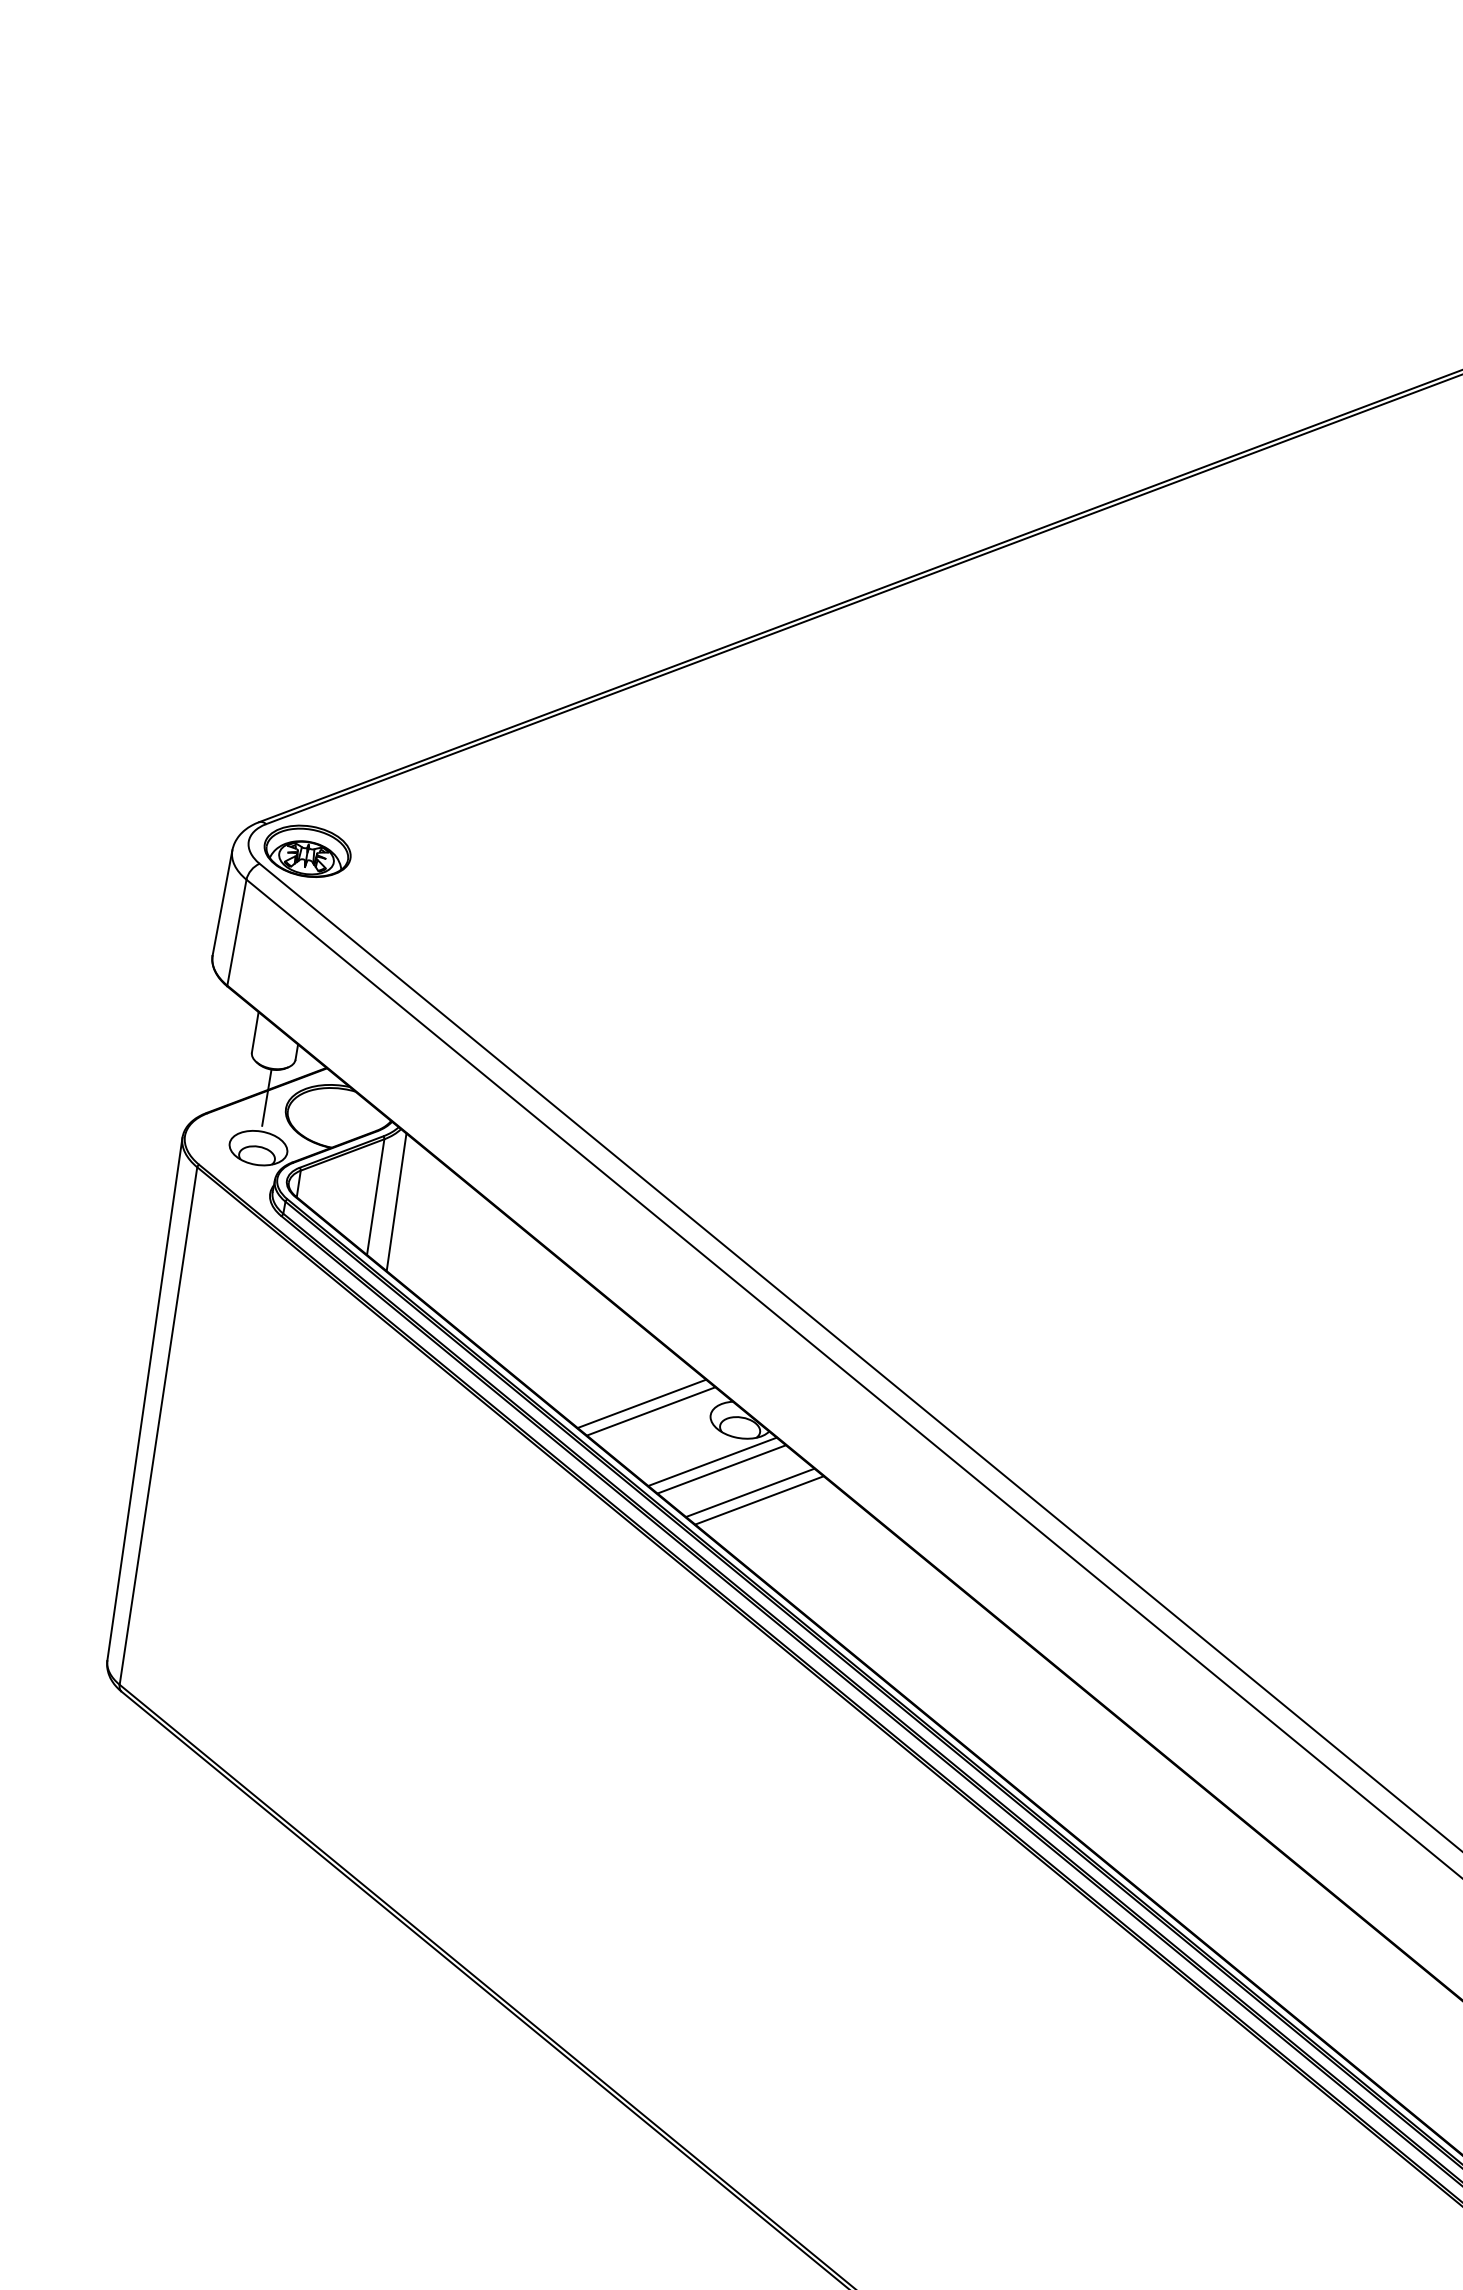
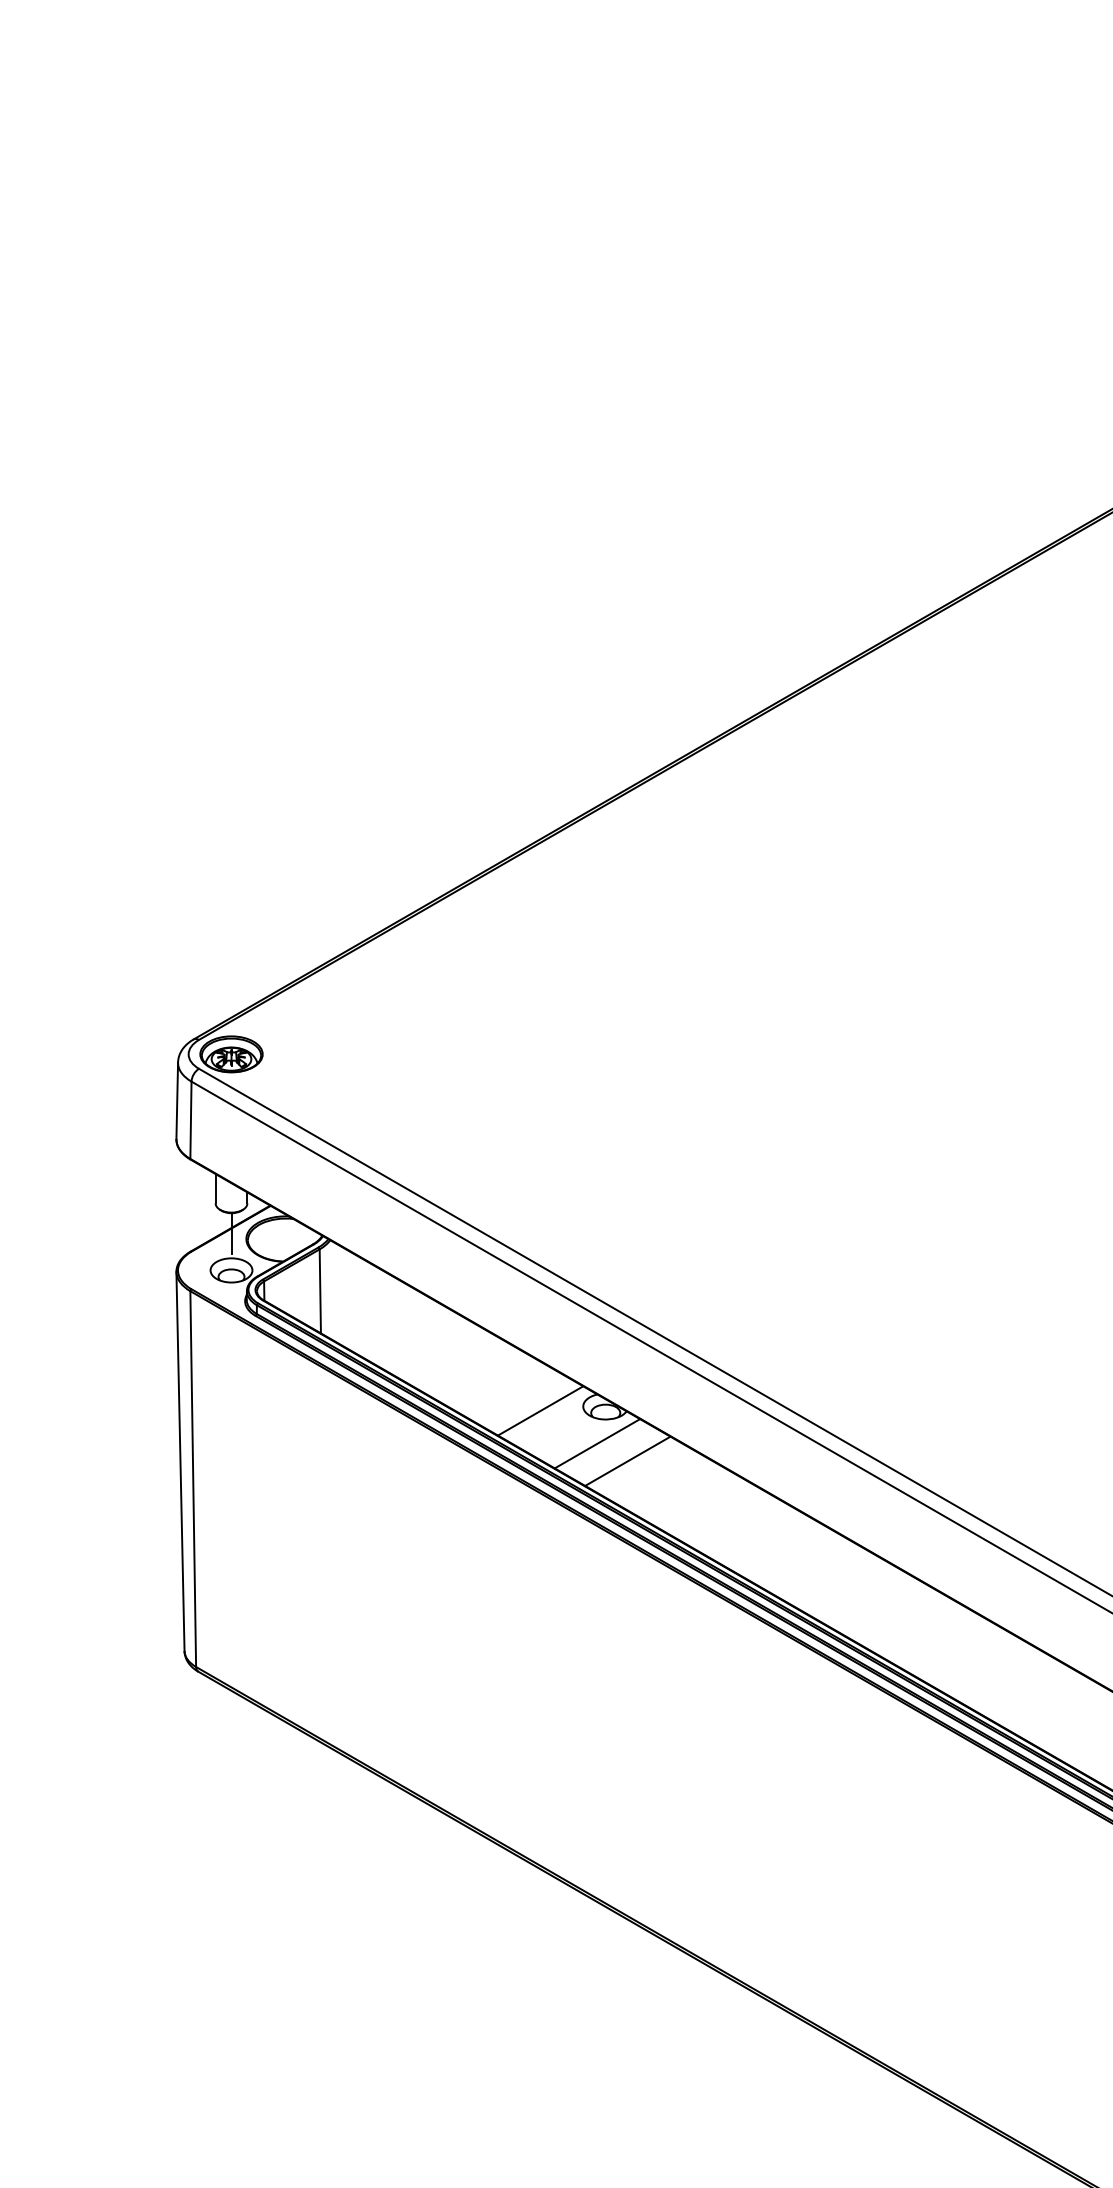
line: (396, 1202) -> (335, 1292), removed
line: (640, 1403) -> (532, 1406), removed
line: (711, 1461) -> (589, 1439), removed
line: (750, 1492) -> (620, 1456), removed

